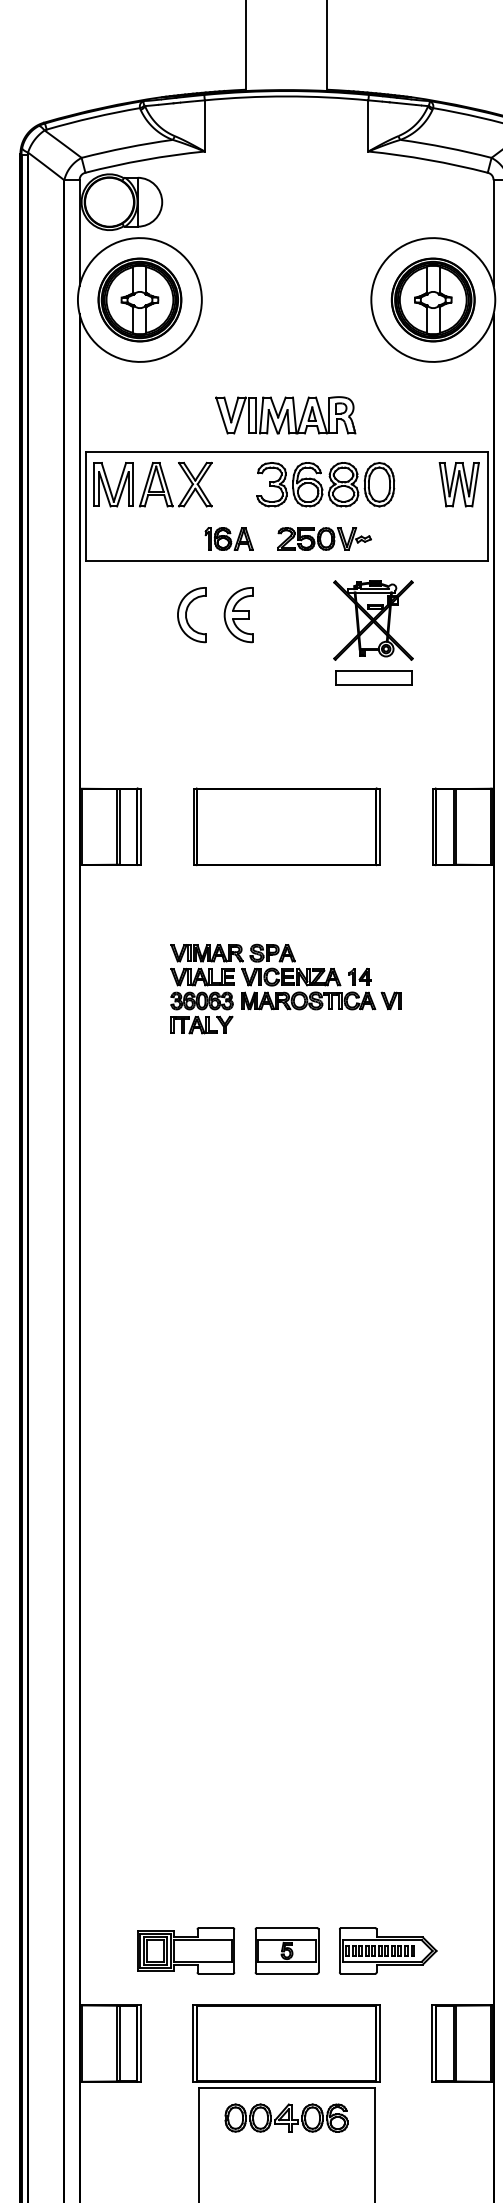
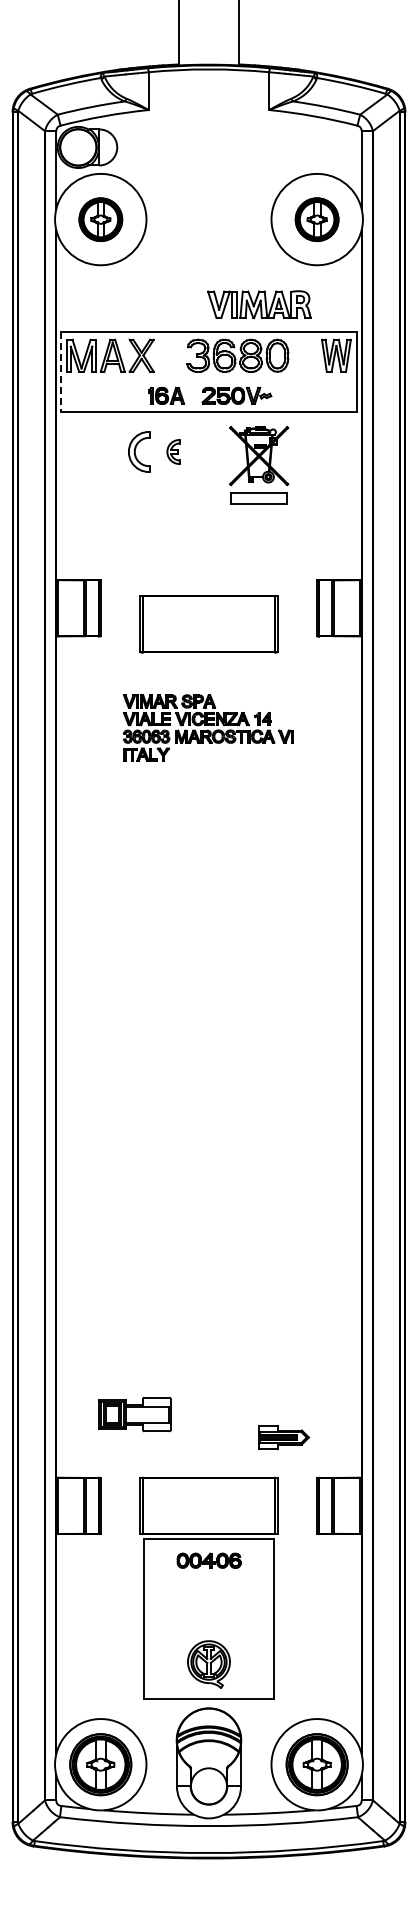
part: (139, 299) -> (100, 219), size x0.7
part: (432, 299) -> (316, 219), size x0.7
part: (285, 415) -> (259, 304), moved
line: (85, 507) -> (60, 372), solid -> dashed
part: (238, 614) -> (173, 451), size x0.6
part: (374, 633) -> (259, 465), moved
part: (285, 827) -> (208, 624), moved
part: (185, 1950) -> (134, 1414), moved
part: (287, 1950) -> (209, 1437), removed
part: (387, 1950) -> (283, 1437), size x0.7
part: (287, 2117) -> (209, 1560), size x0.7

